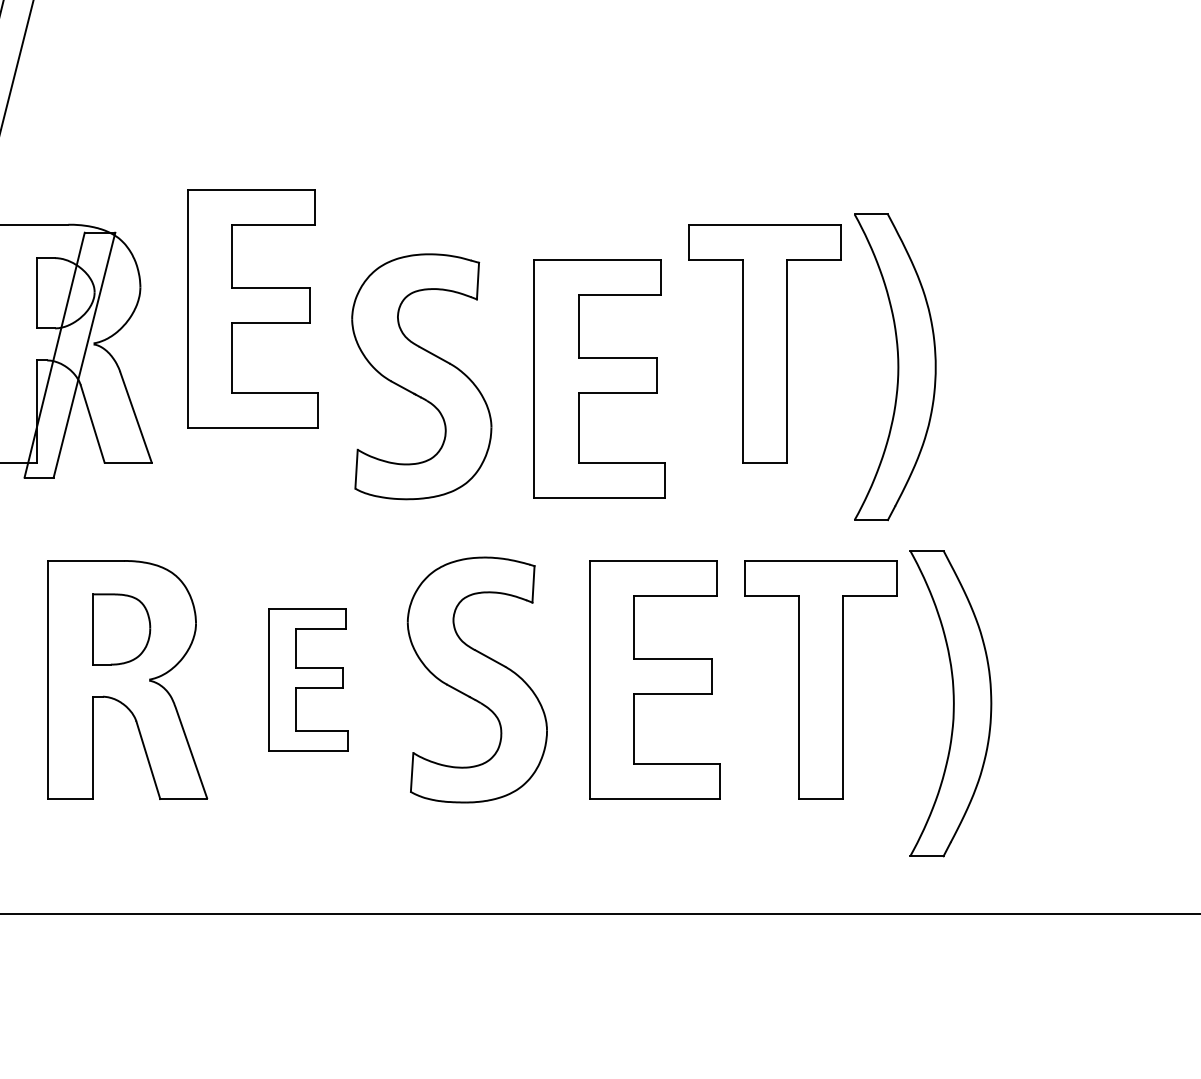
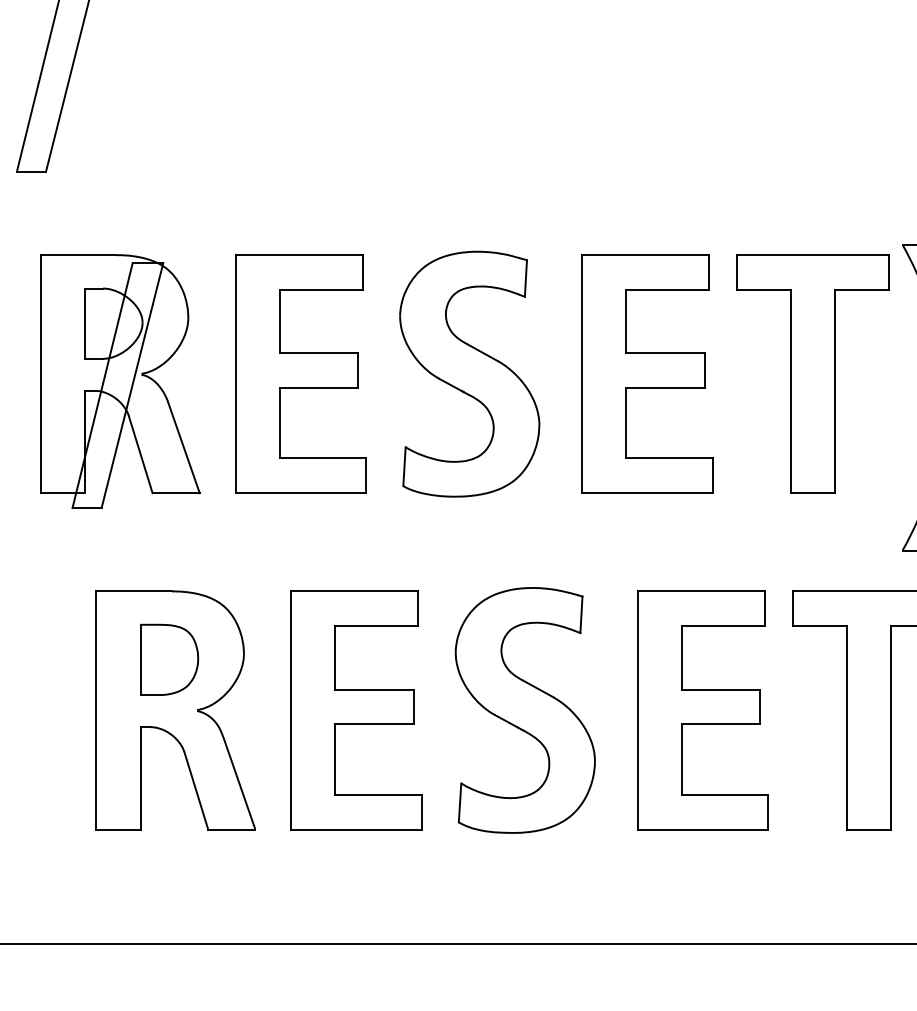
part: (252, 308) -> (300, 373), moved
part: (421, 376) -> (469, 373), moved
part: (599, 378) -> (647, 373), moved
part: (308, 679) -> (356, 709), size x1.67

